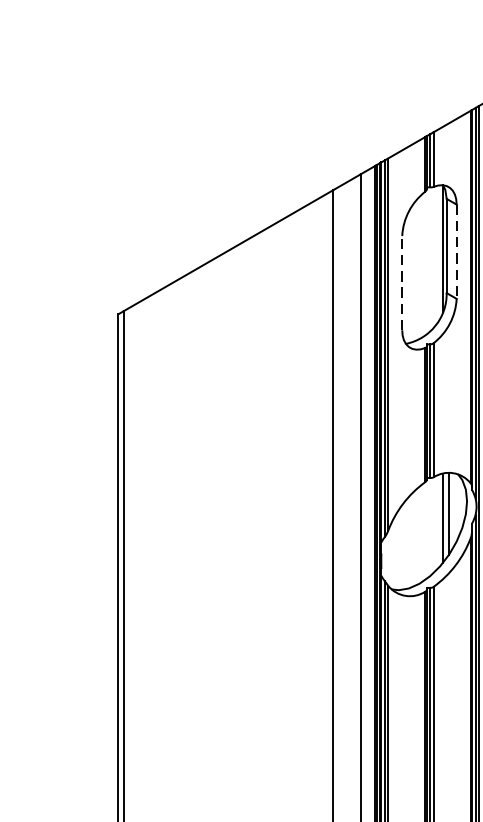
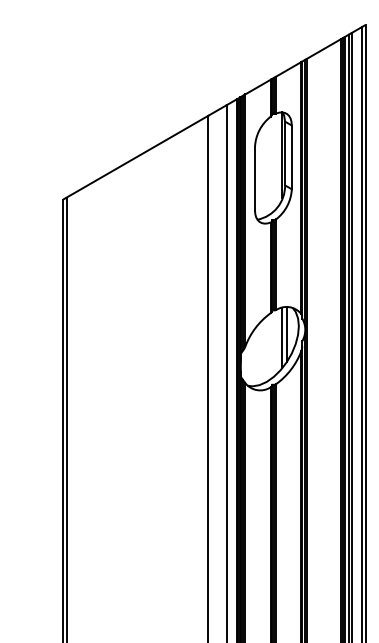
line: (456, 251) -> (291, 157), dashed -> solid
line: (402, 282) -> (255, 178), dashed -> solid

